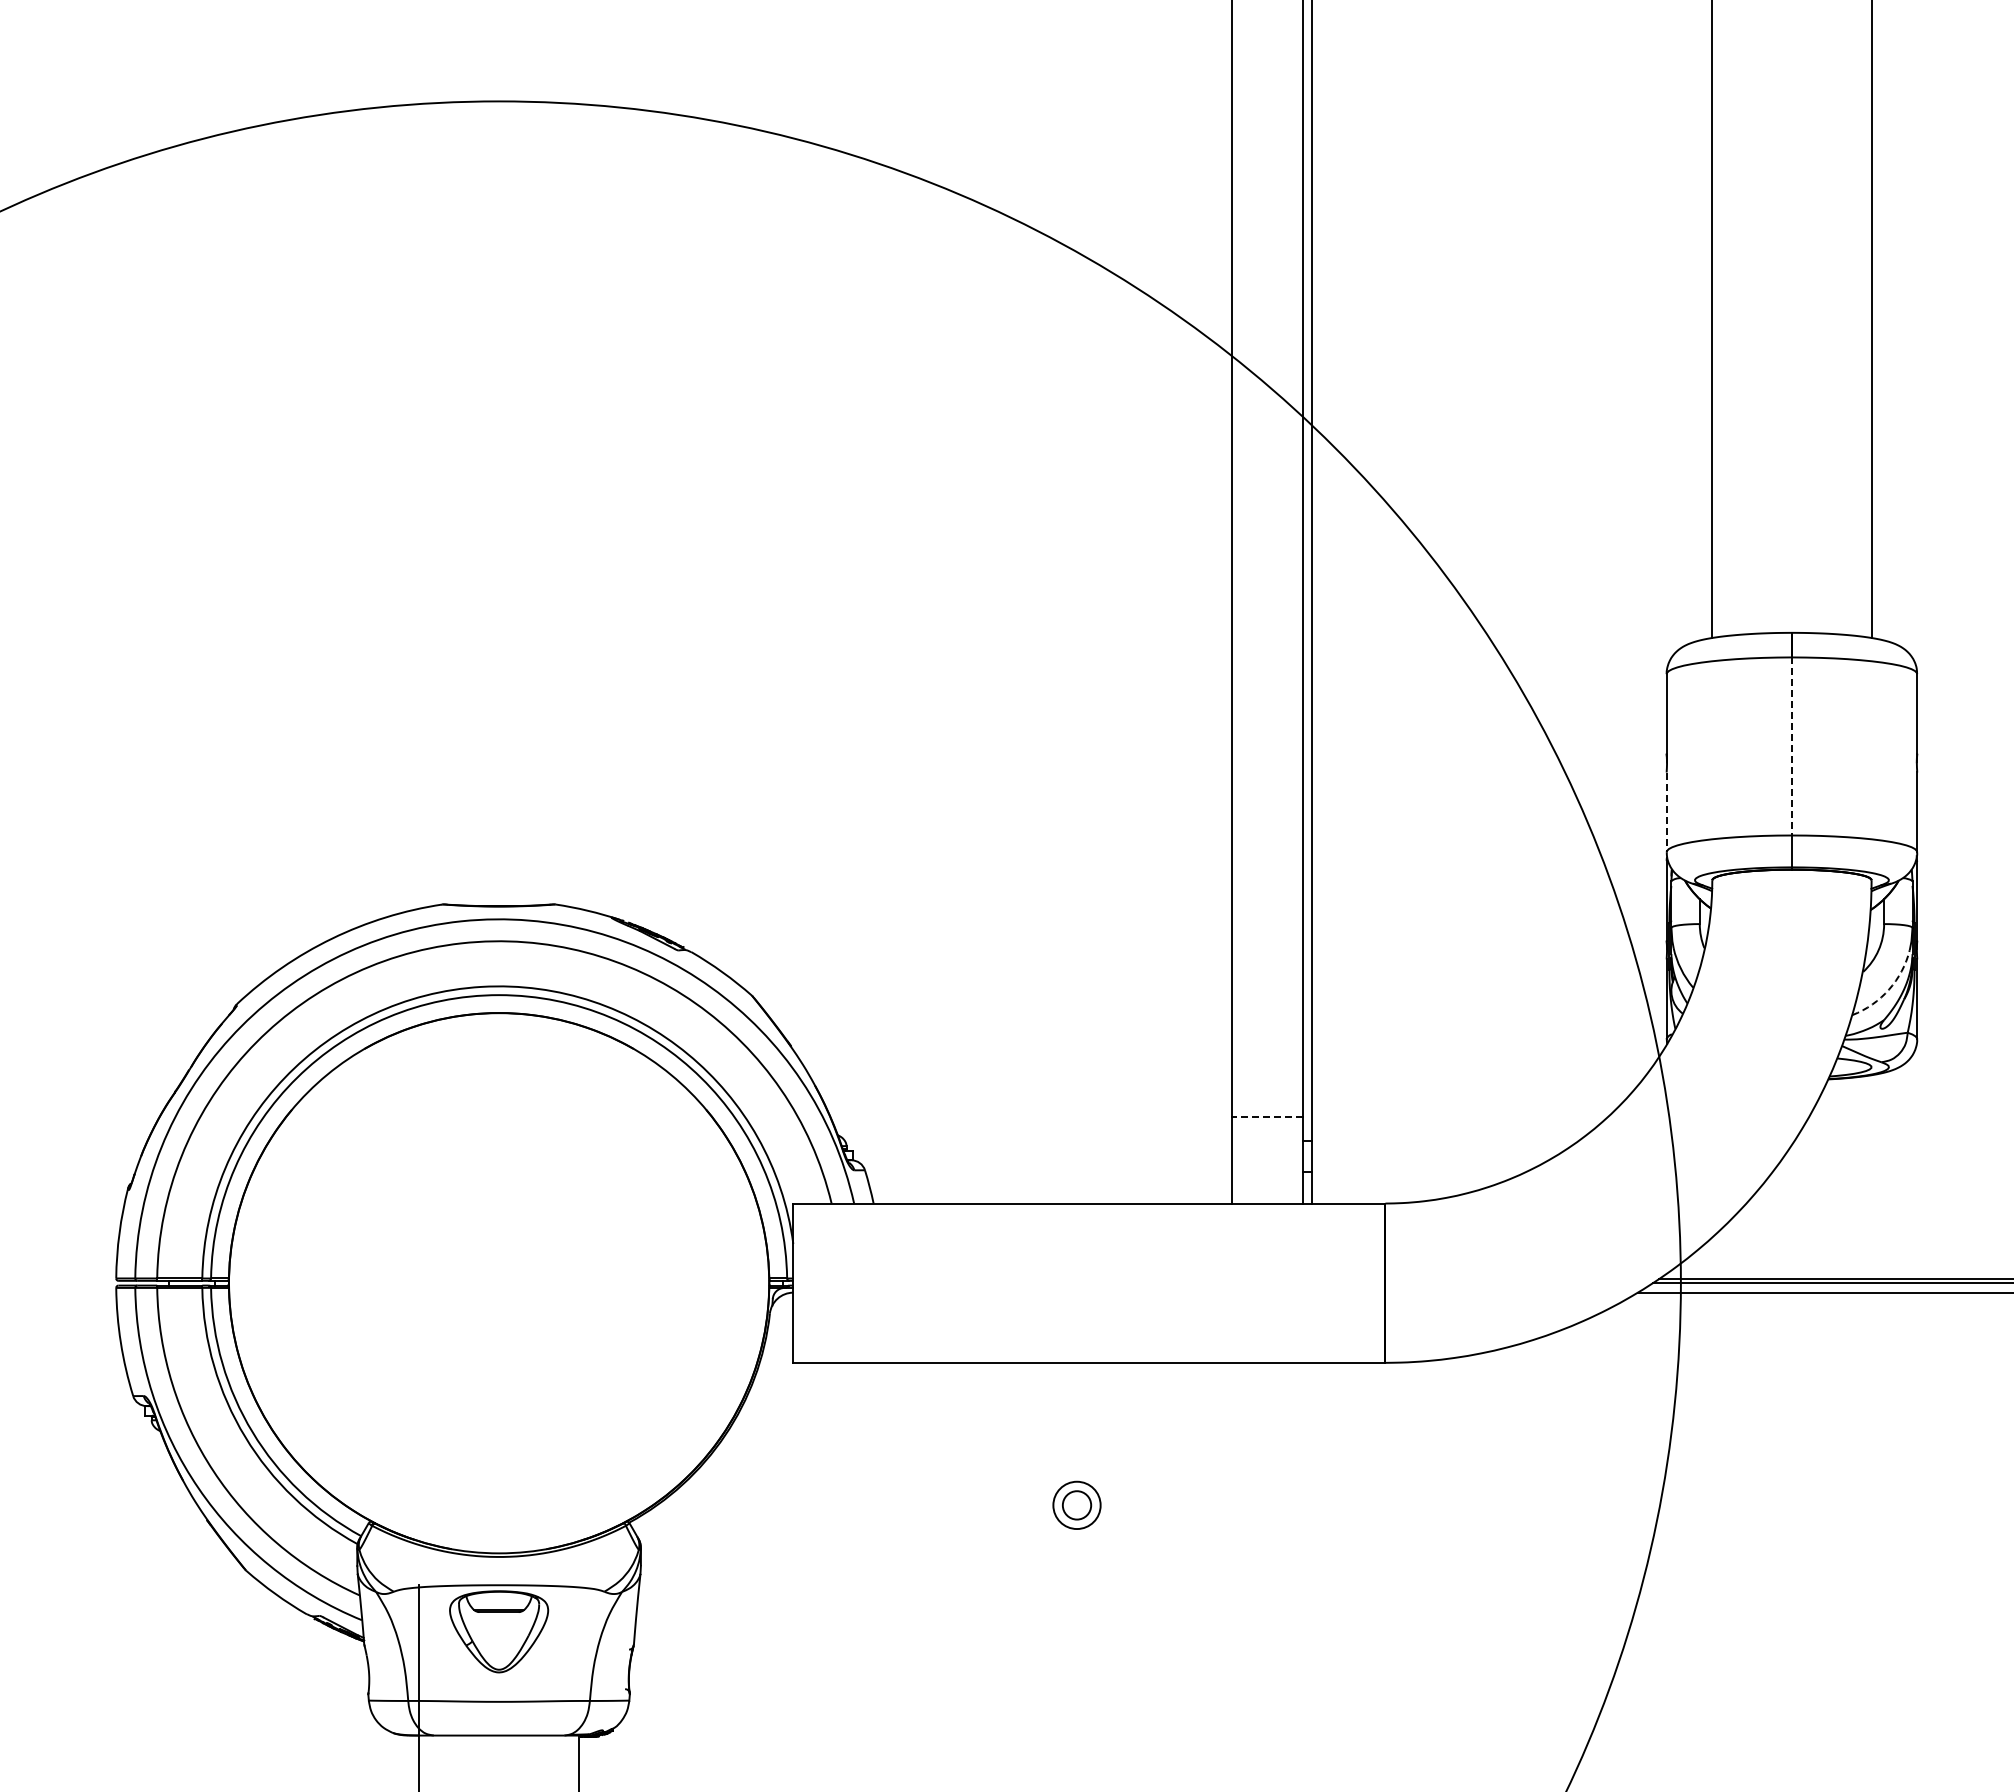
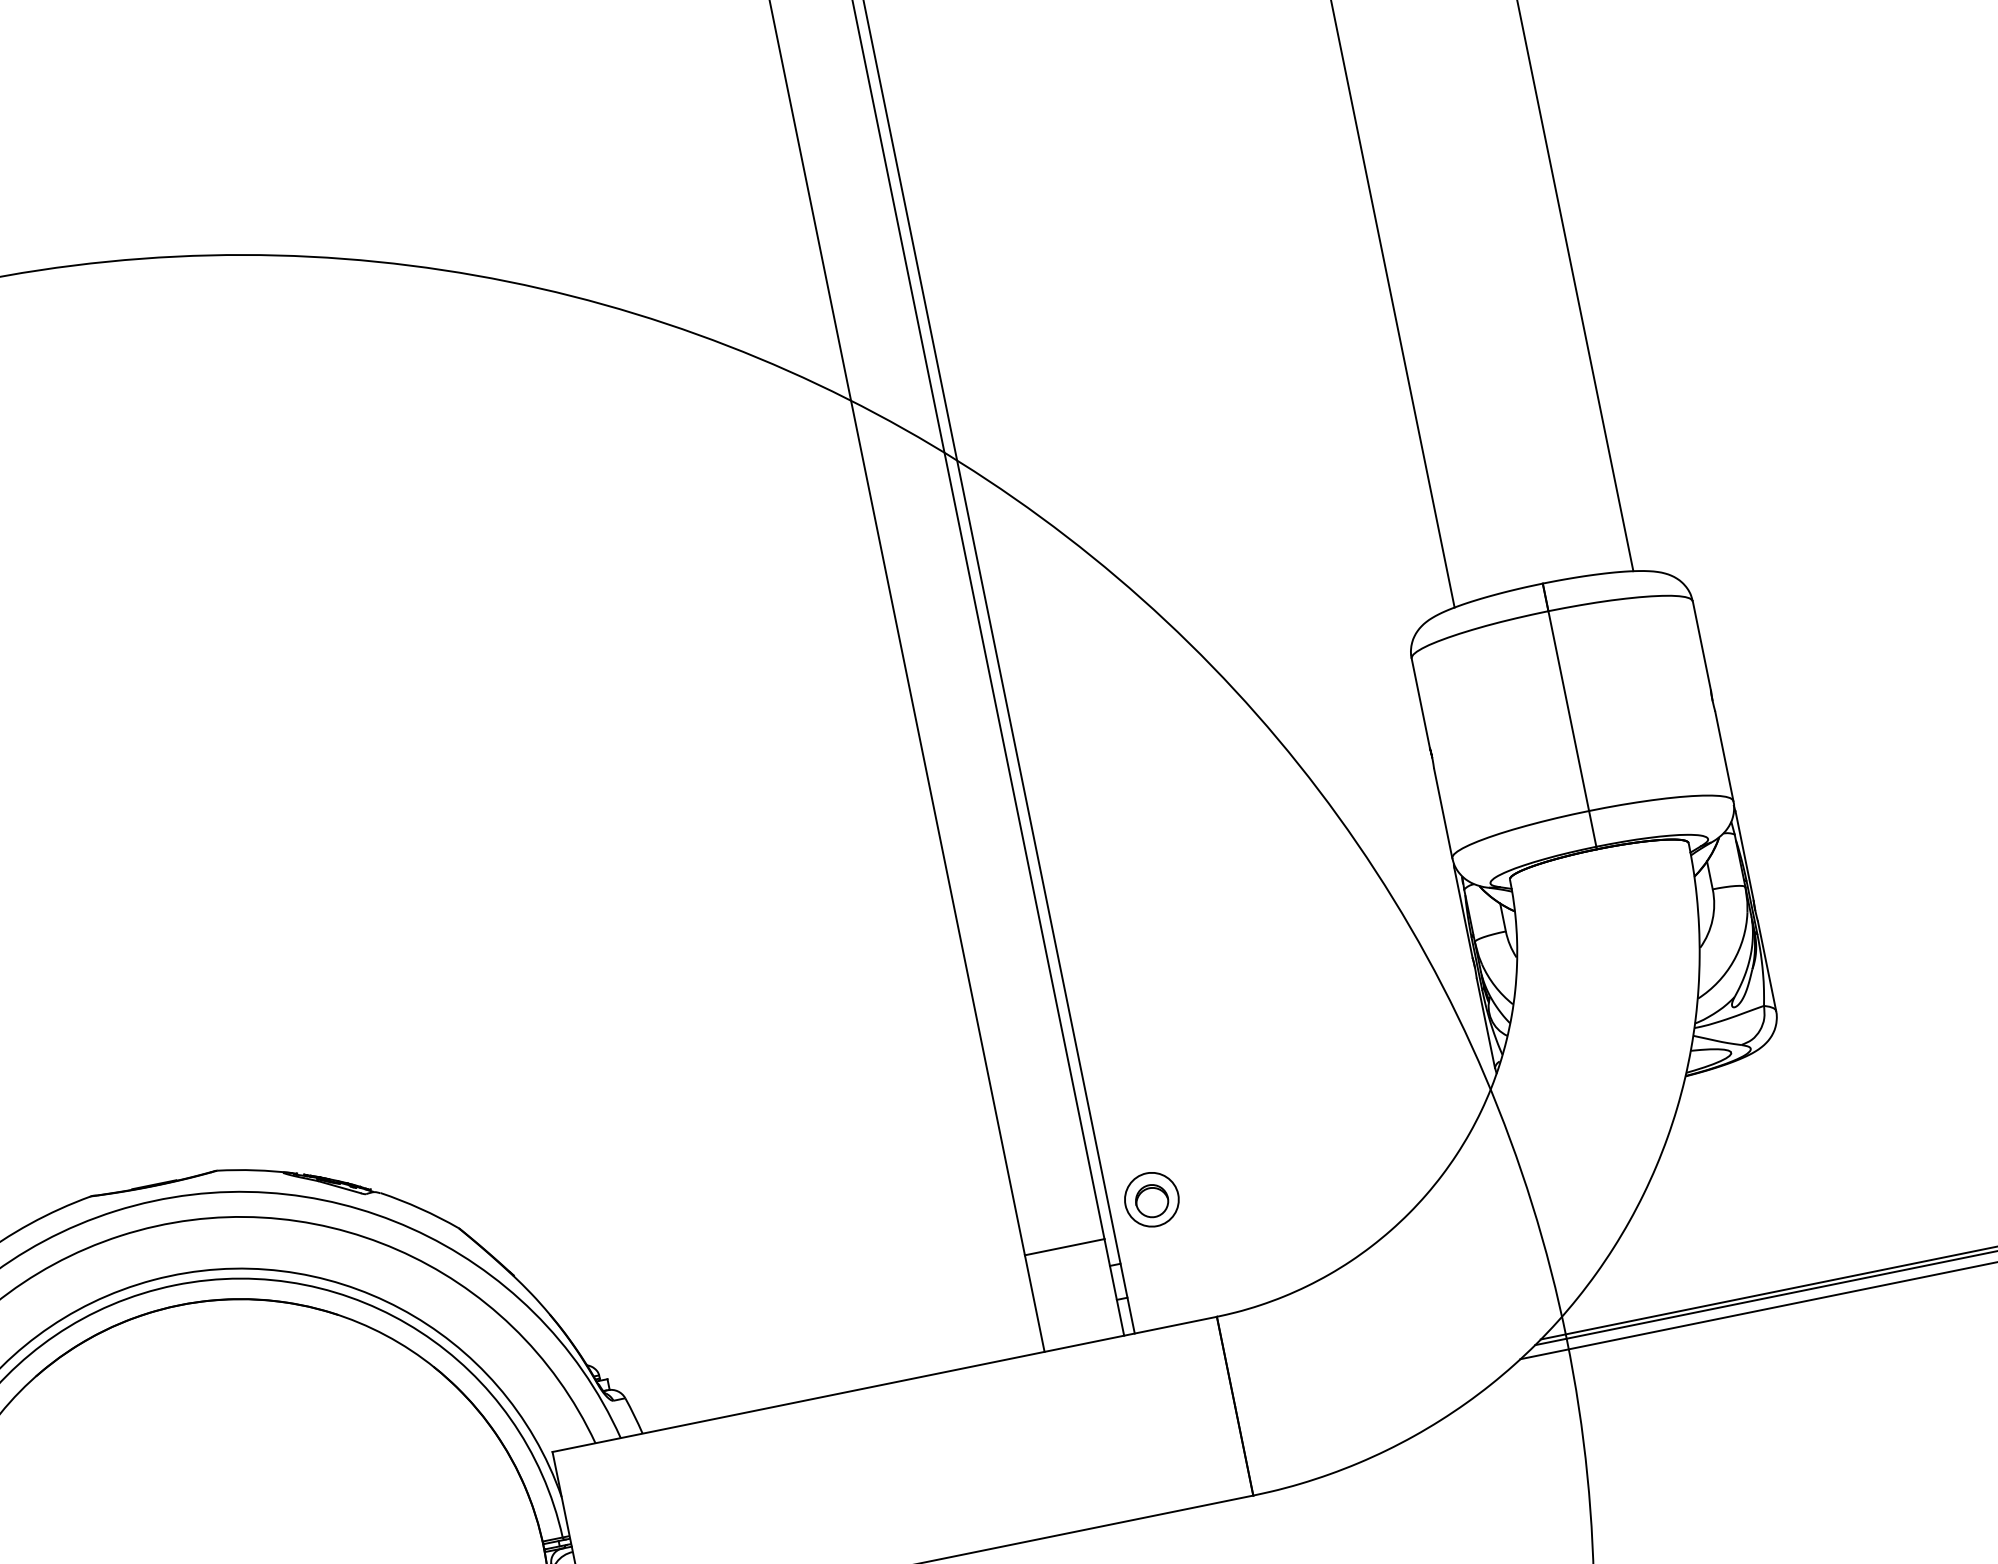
line: (1791, 746) -> (1568, 711), dashed -> solid
line: (1666, 812) -> (1443, 813), dashed -> solid
arc: (1889, 989) -> (1733, 961), dashed -> solid
part: (1349, 1091) -> (1151, 1199), added
line: (1266, 1117) -> (1063, 1247), dashed -> solid

